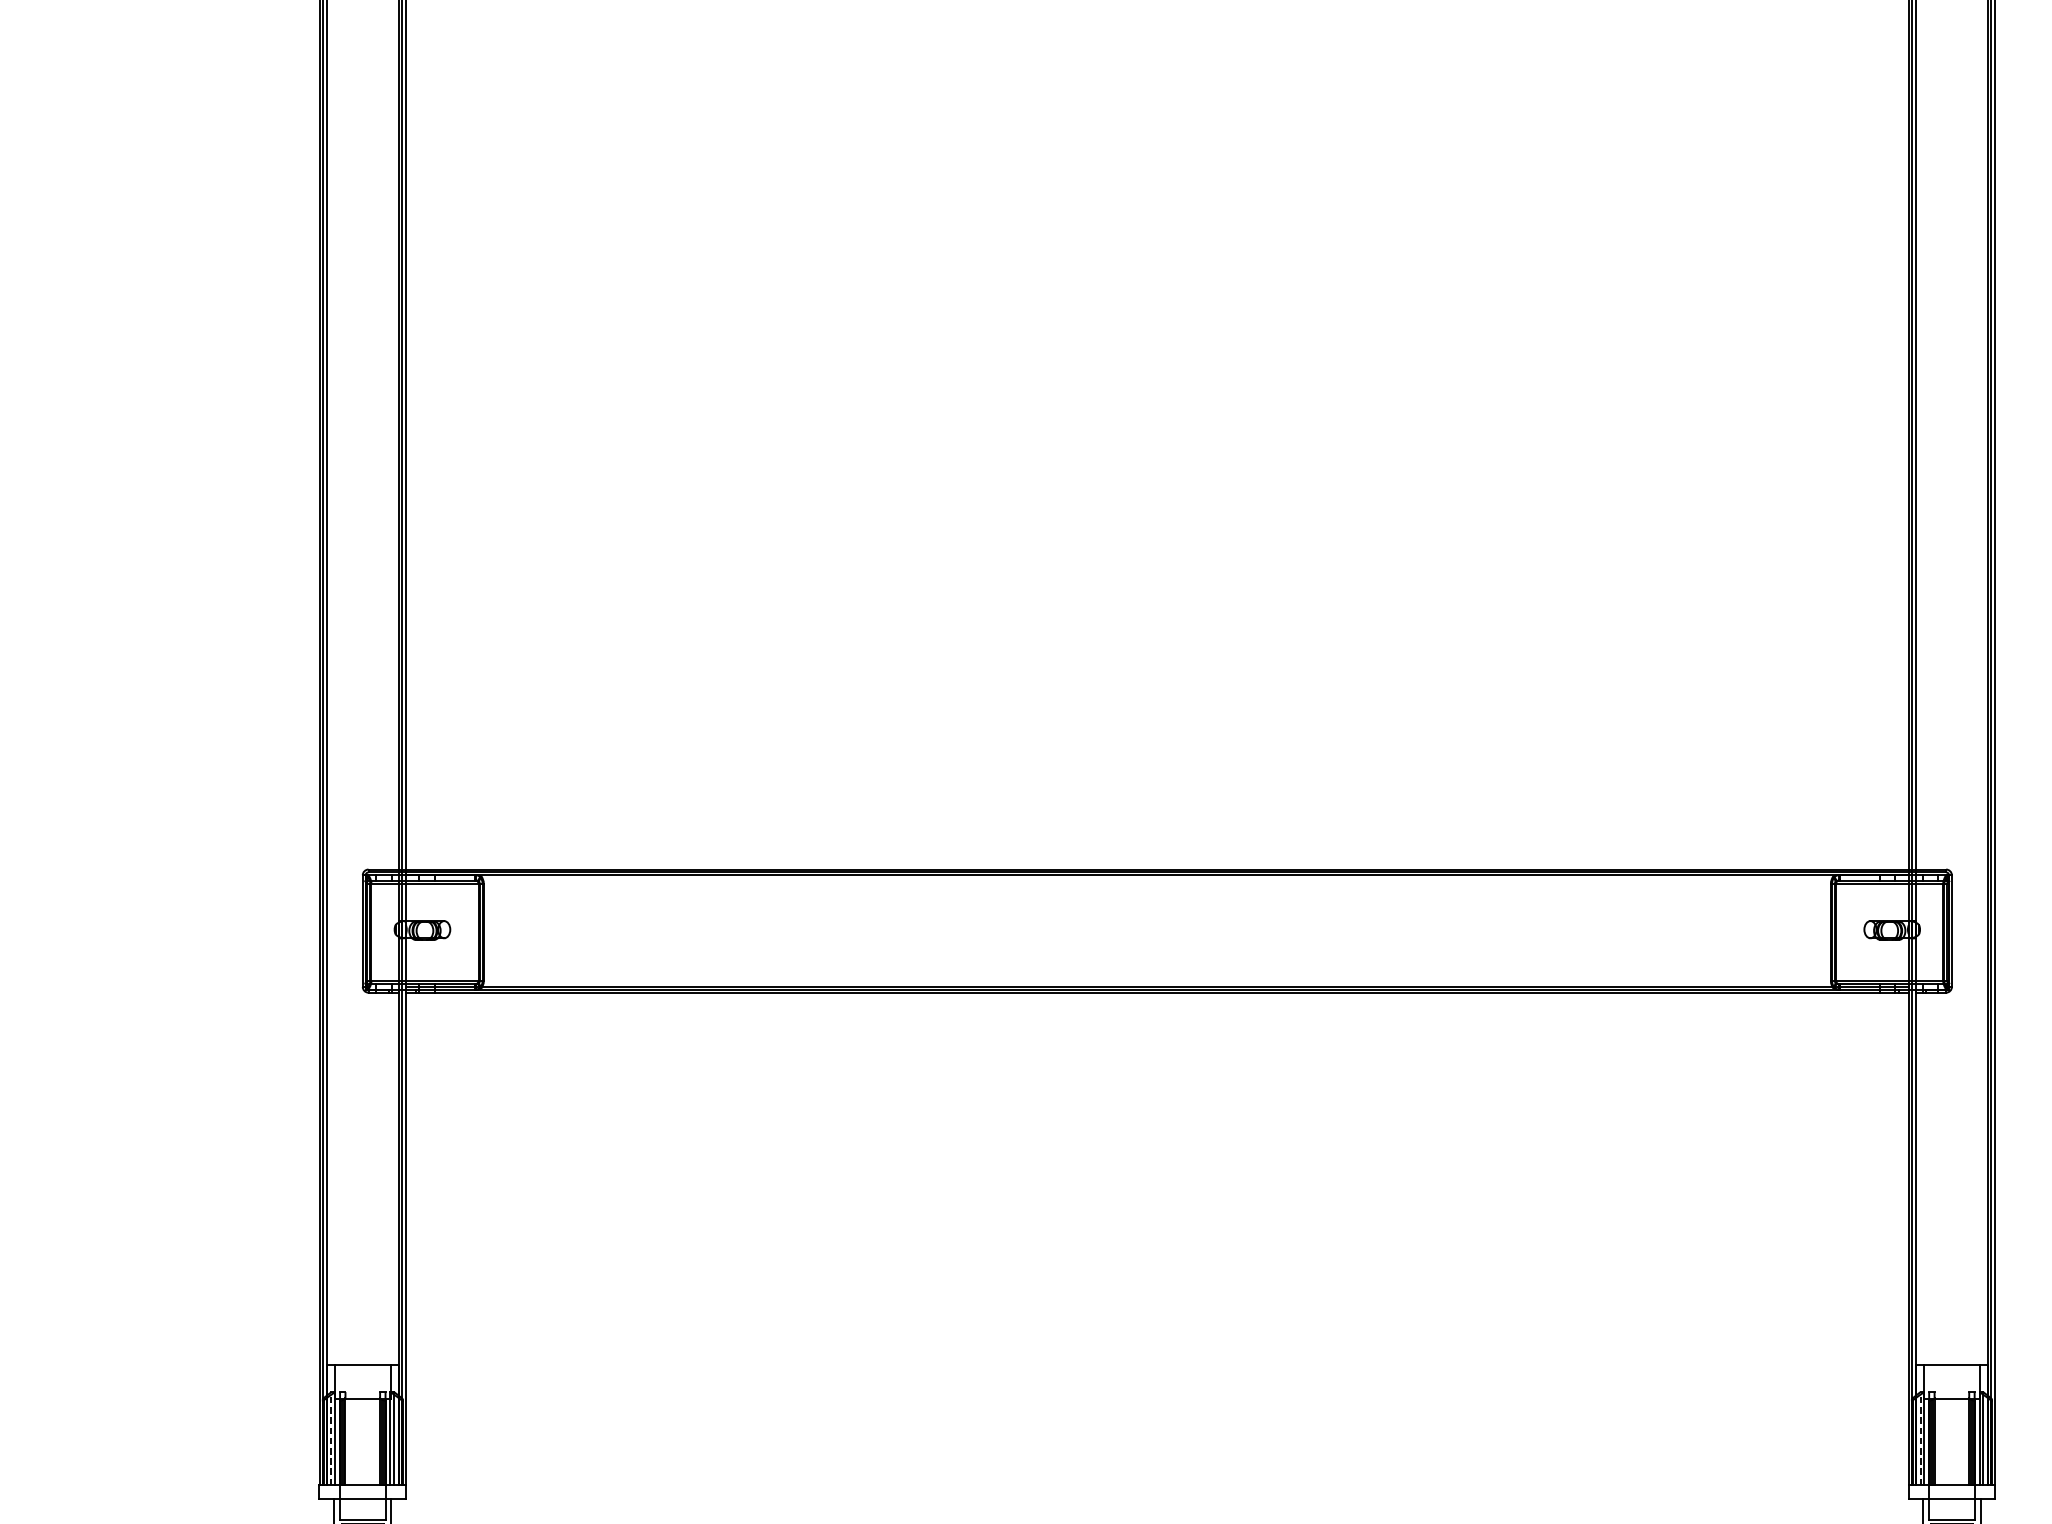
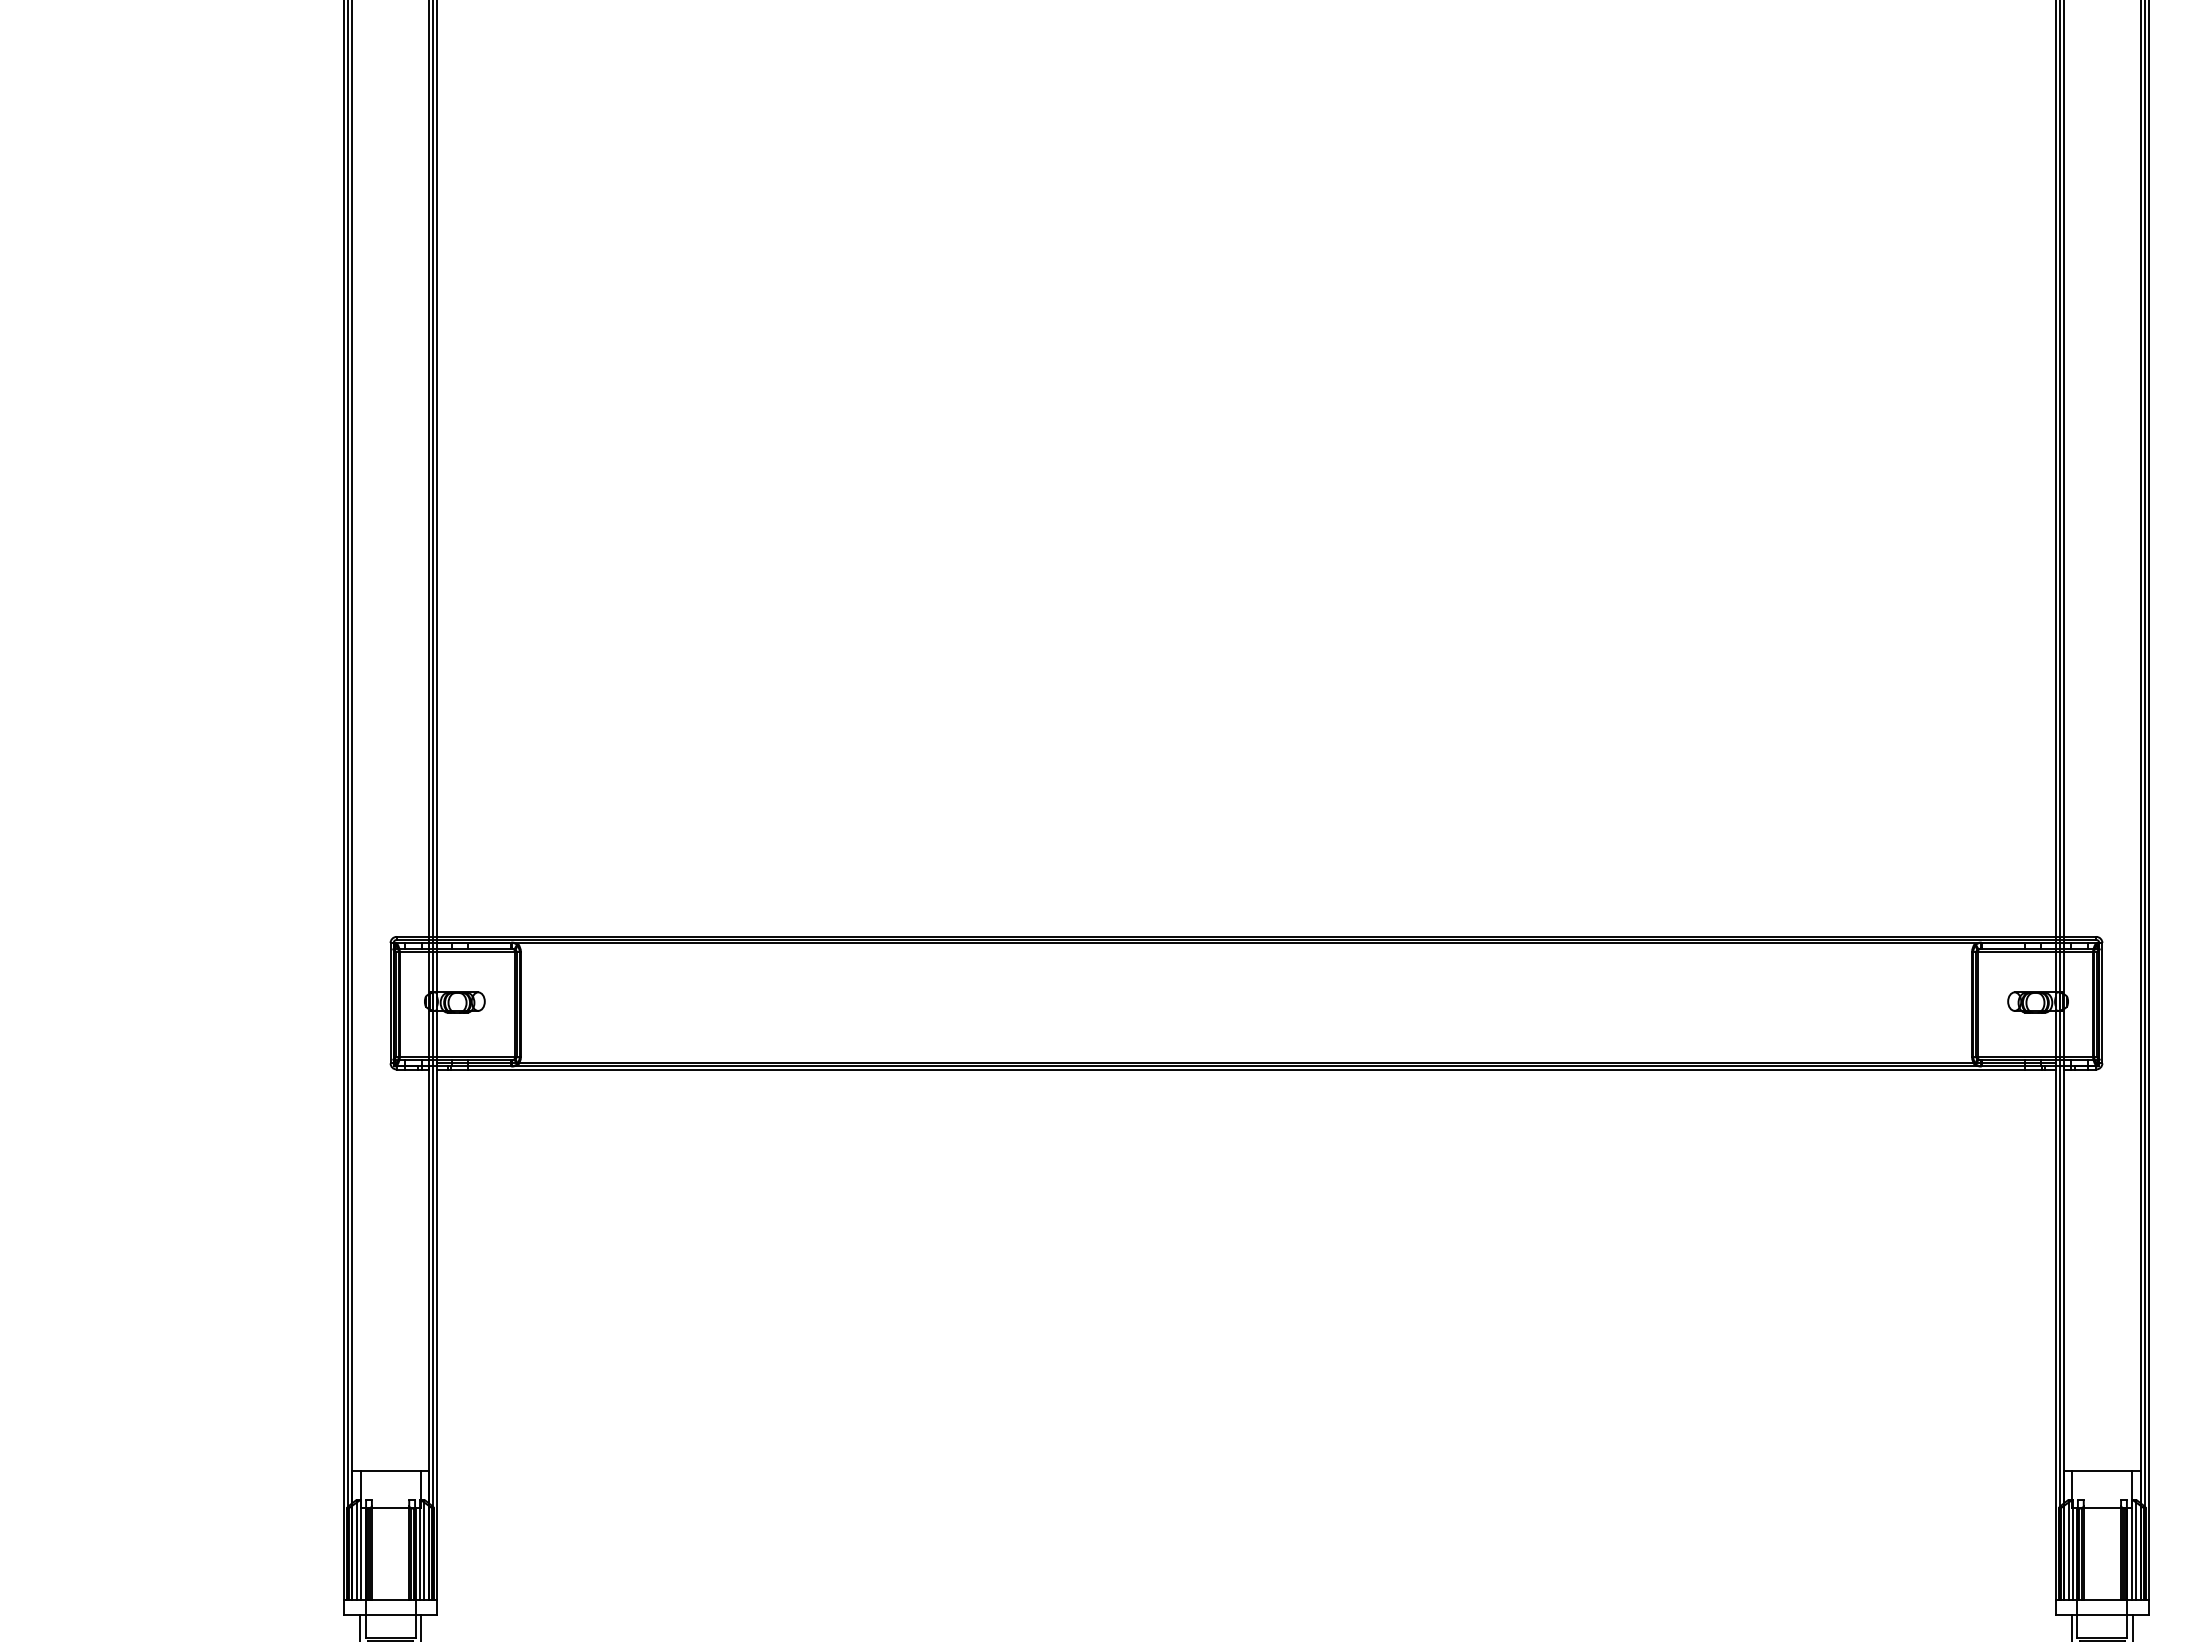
line: (331, 1438) -> (356, 1549), dashed -> solid
line: (1920, 1438) -> (2068, 1549), dashed -> solid

